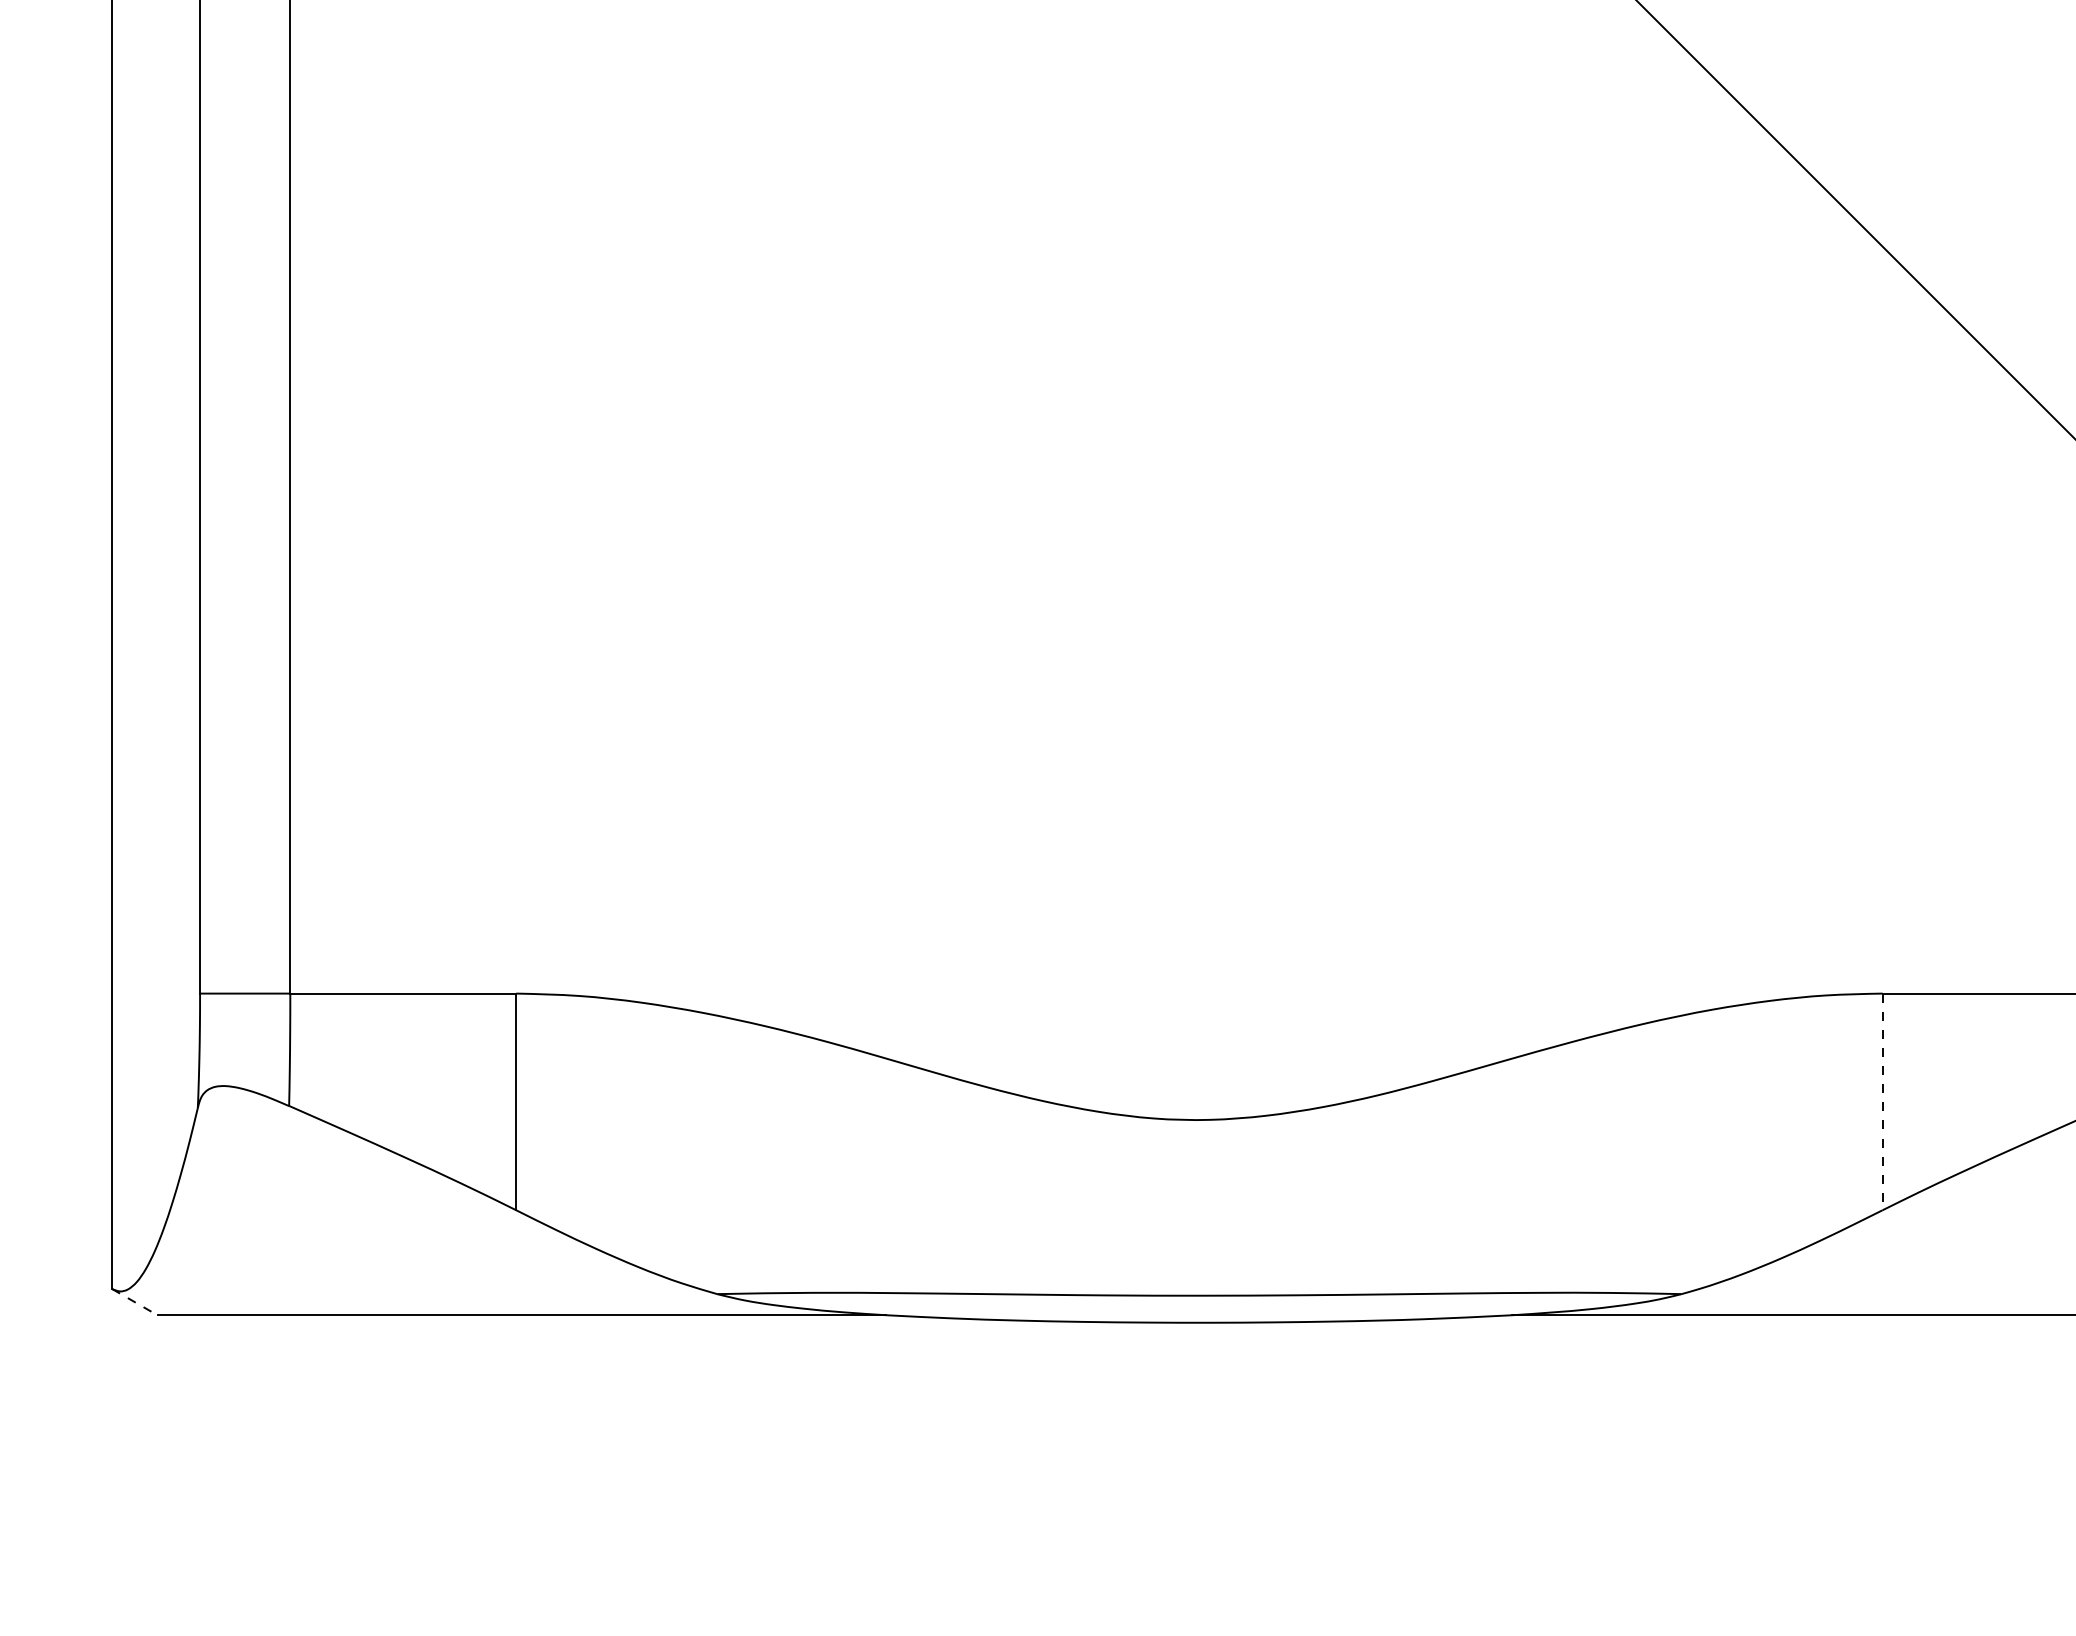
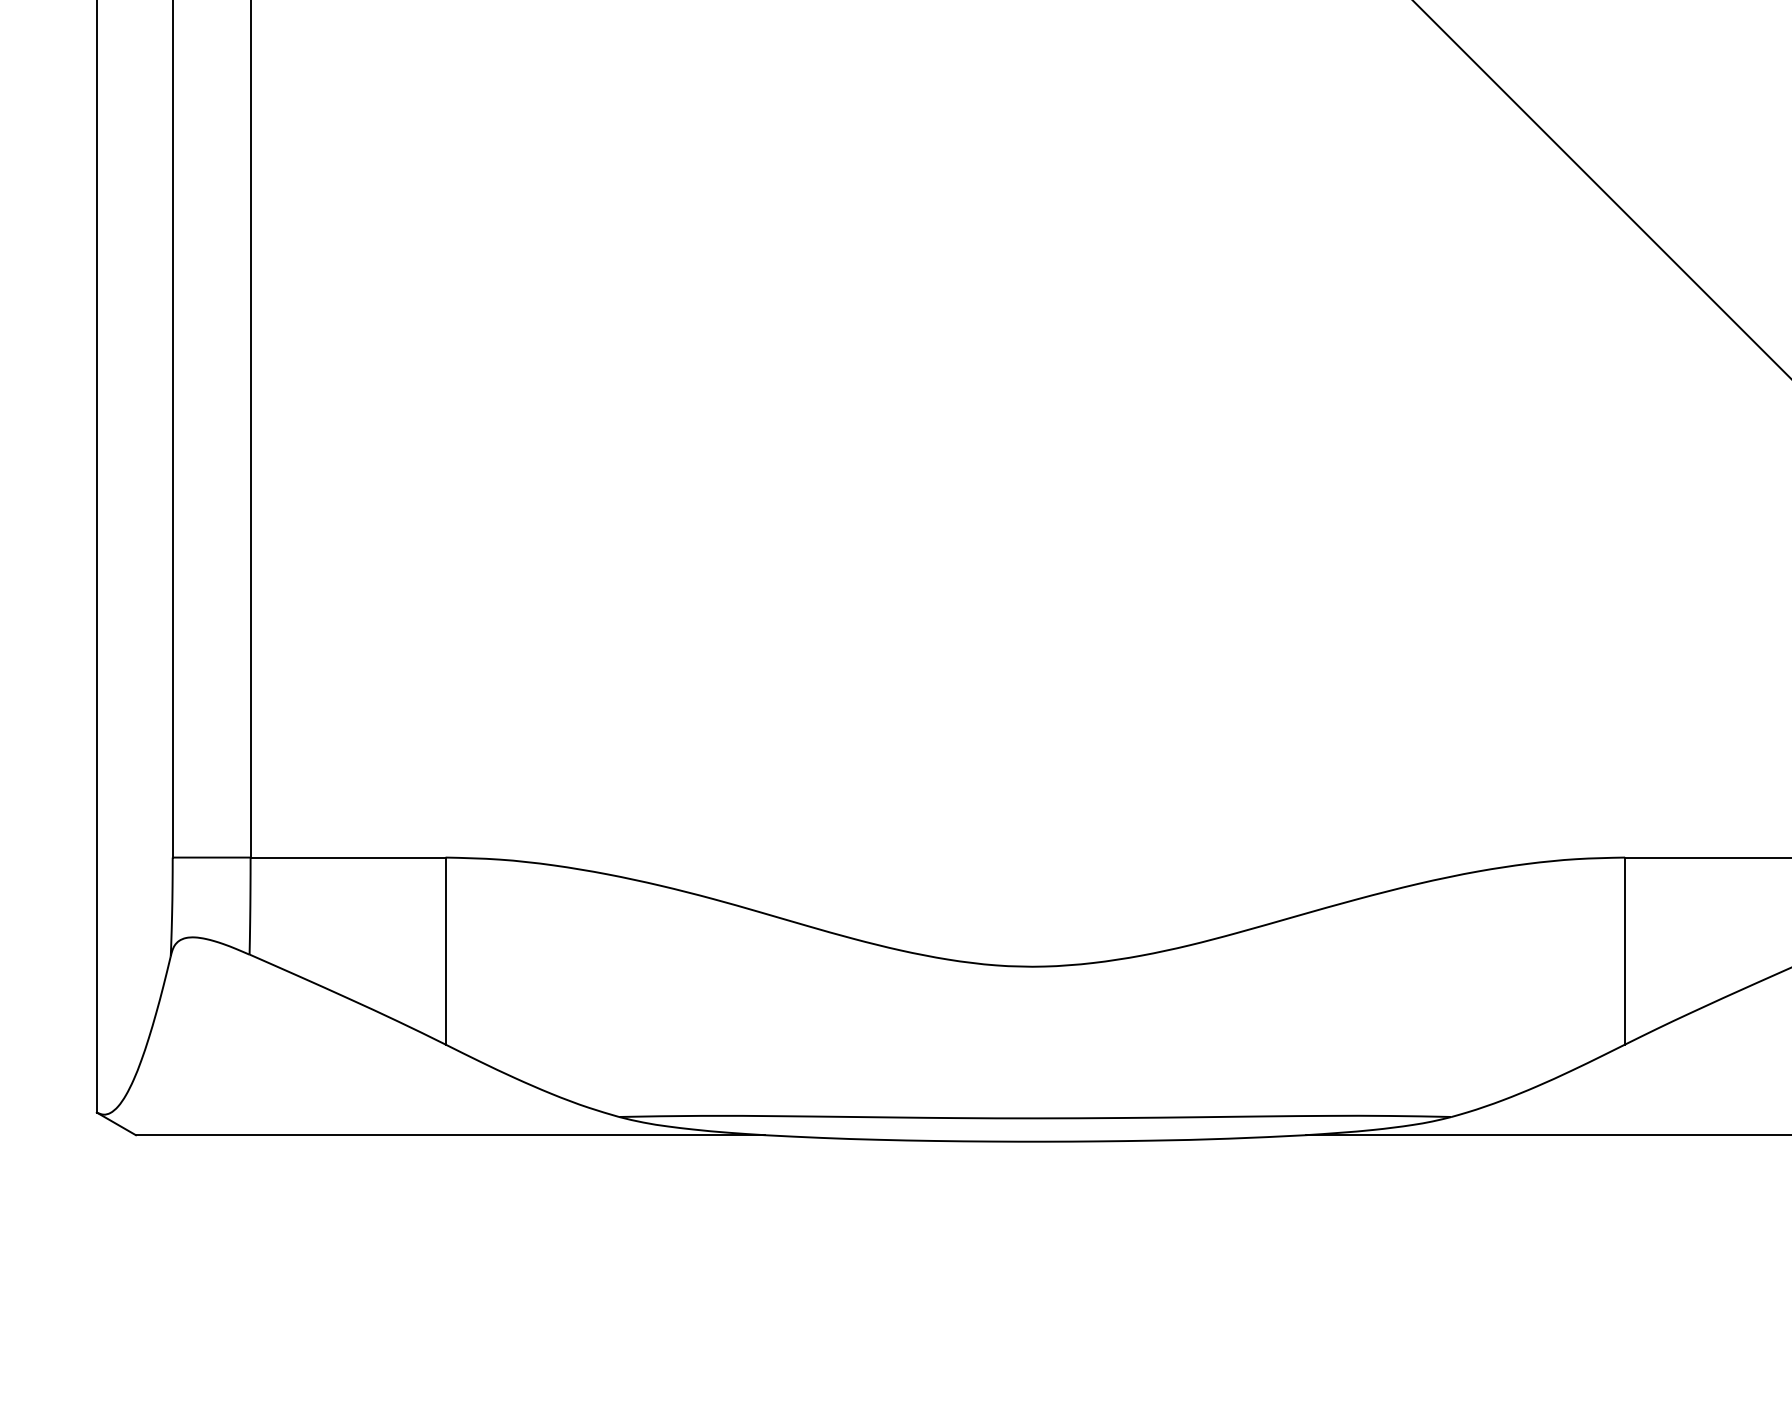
line: (1882, 1102) -> (1624, 951), dashed -> solid
line: (135, 1302) -> (116, 1124), dashed -> solid

